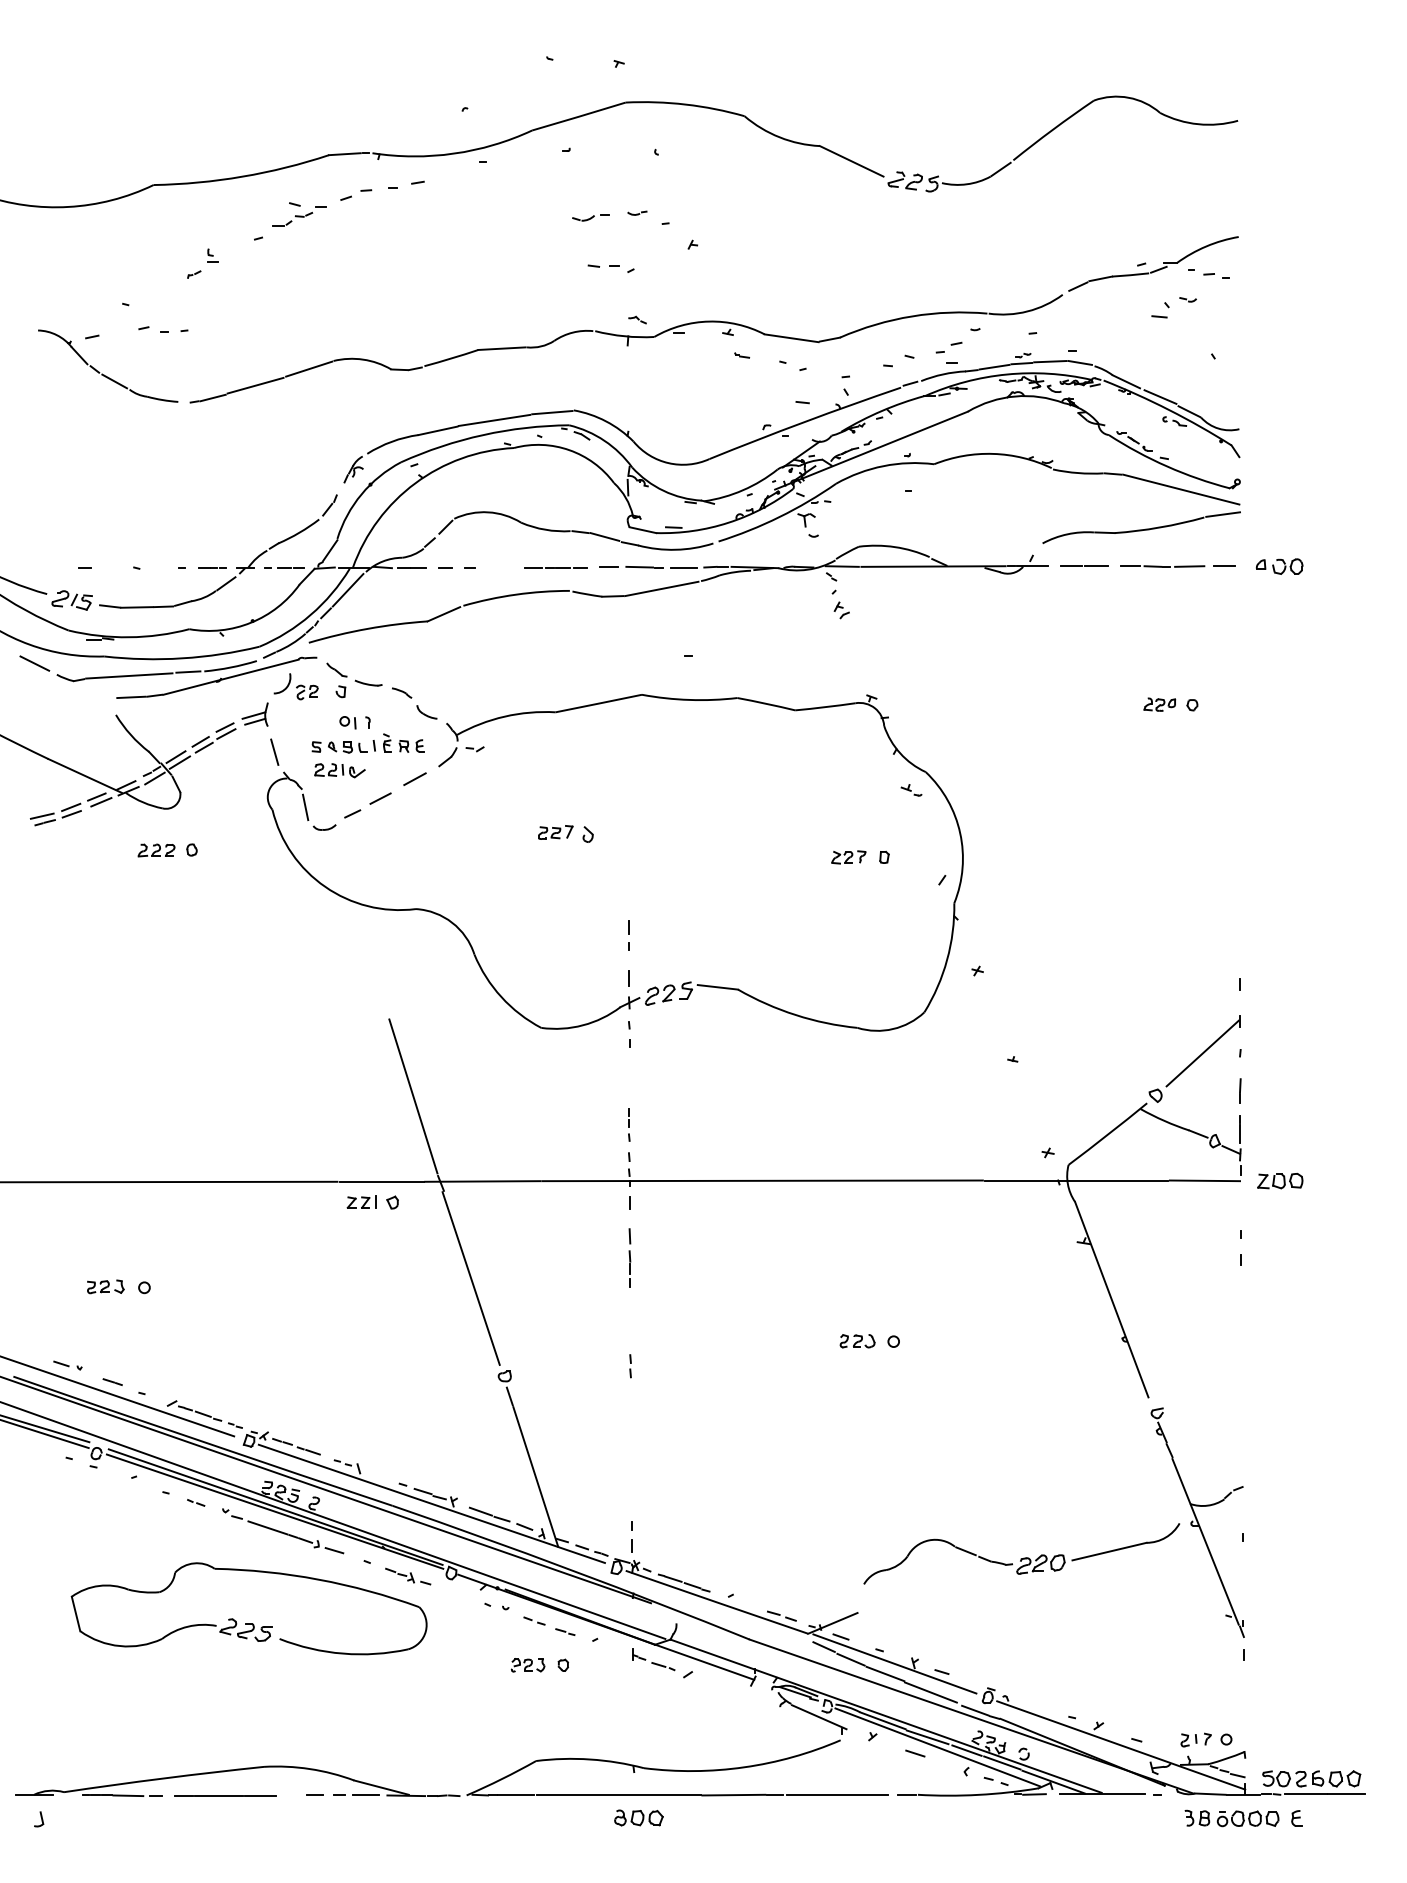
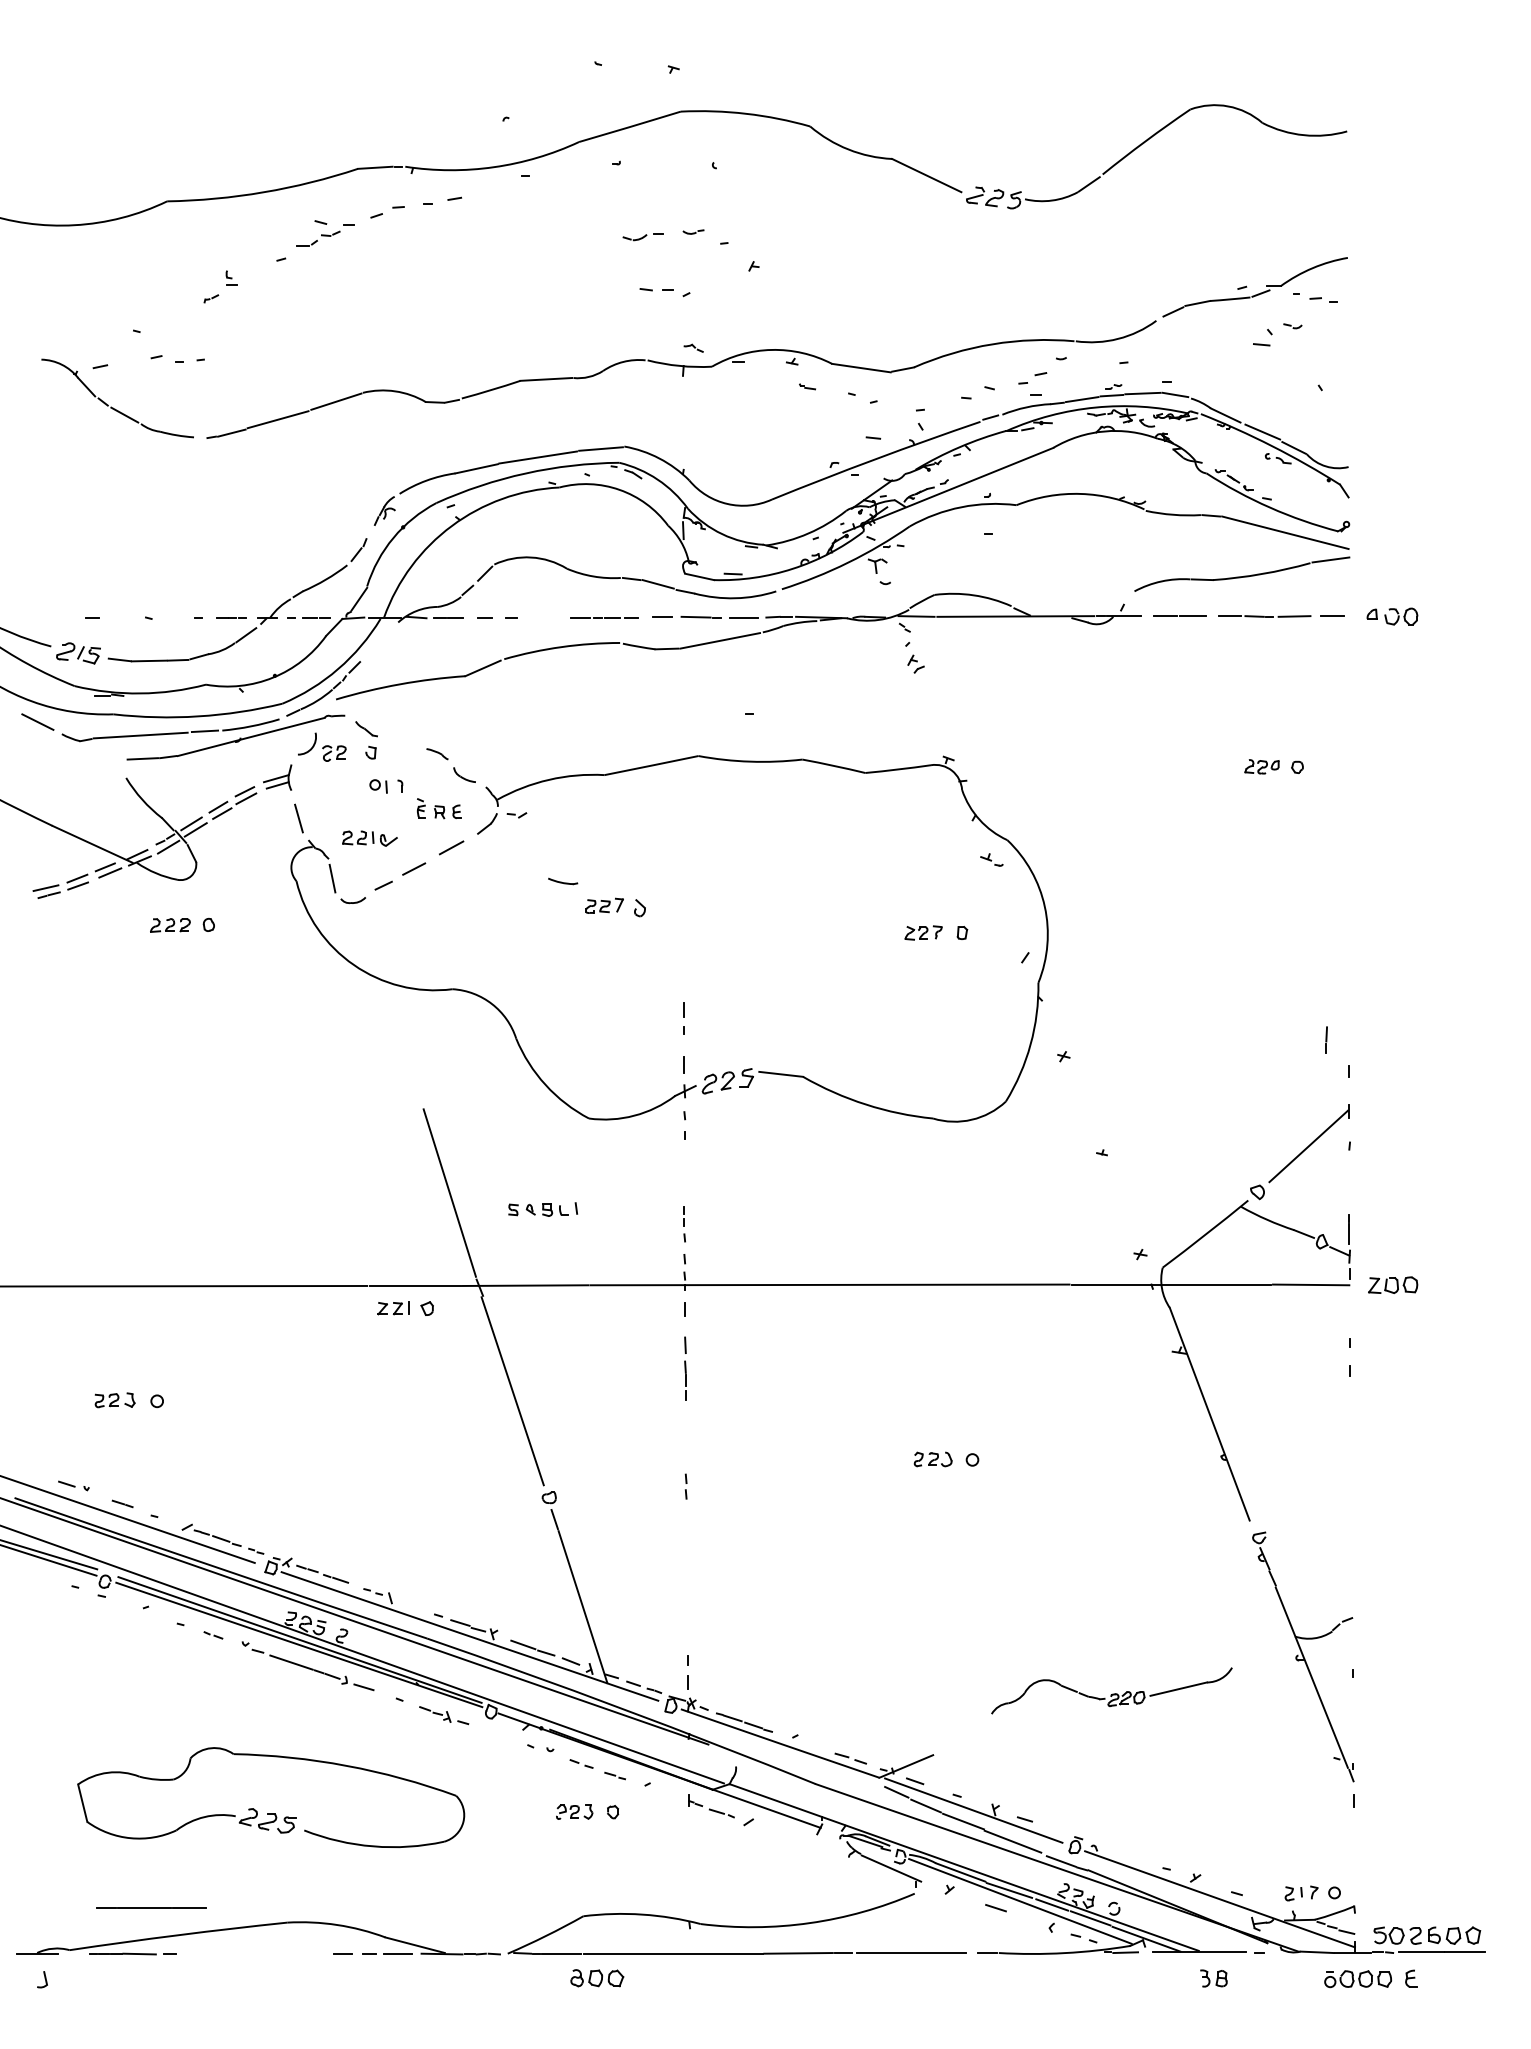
line: (347, 589) -> (378, 641), removed
part: (368, 683) -> (563, 881), moved
part: (343, 746) -> (542, 1209), moved
line: (1240, 1090) -> (1326, 1039), moved
part: (1021, 1553) -> (1111, 1690), size x0.7
part: (249, 1623) -> (271, 1813), moved
line: (225, 1795) -> (151, 1907), moved
part: (639, 1818) -> (597, 1978), moved
part: (1197, 1818) -> (1213, 1978), moved

